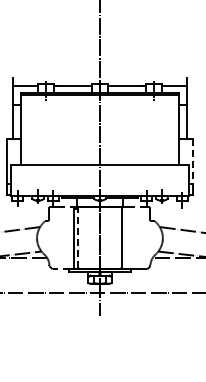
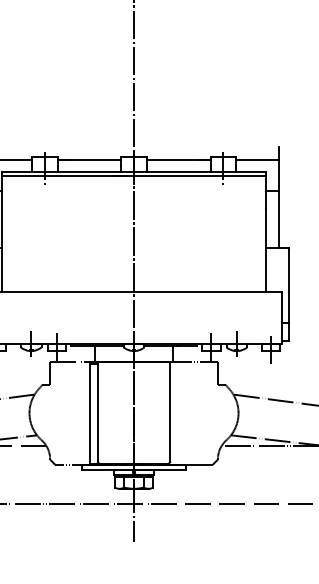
line: (193, 161) -> (289, 285), dashed -> solid
line: (78, 238) -> (98, 413), dashed -> solid

